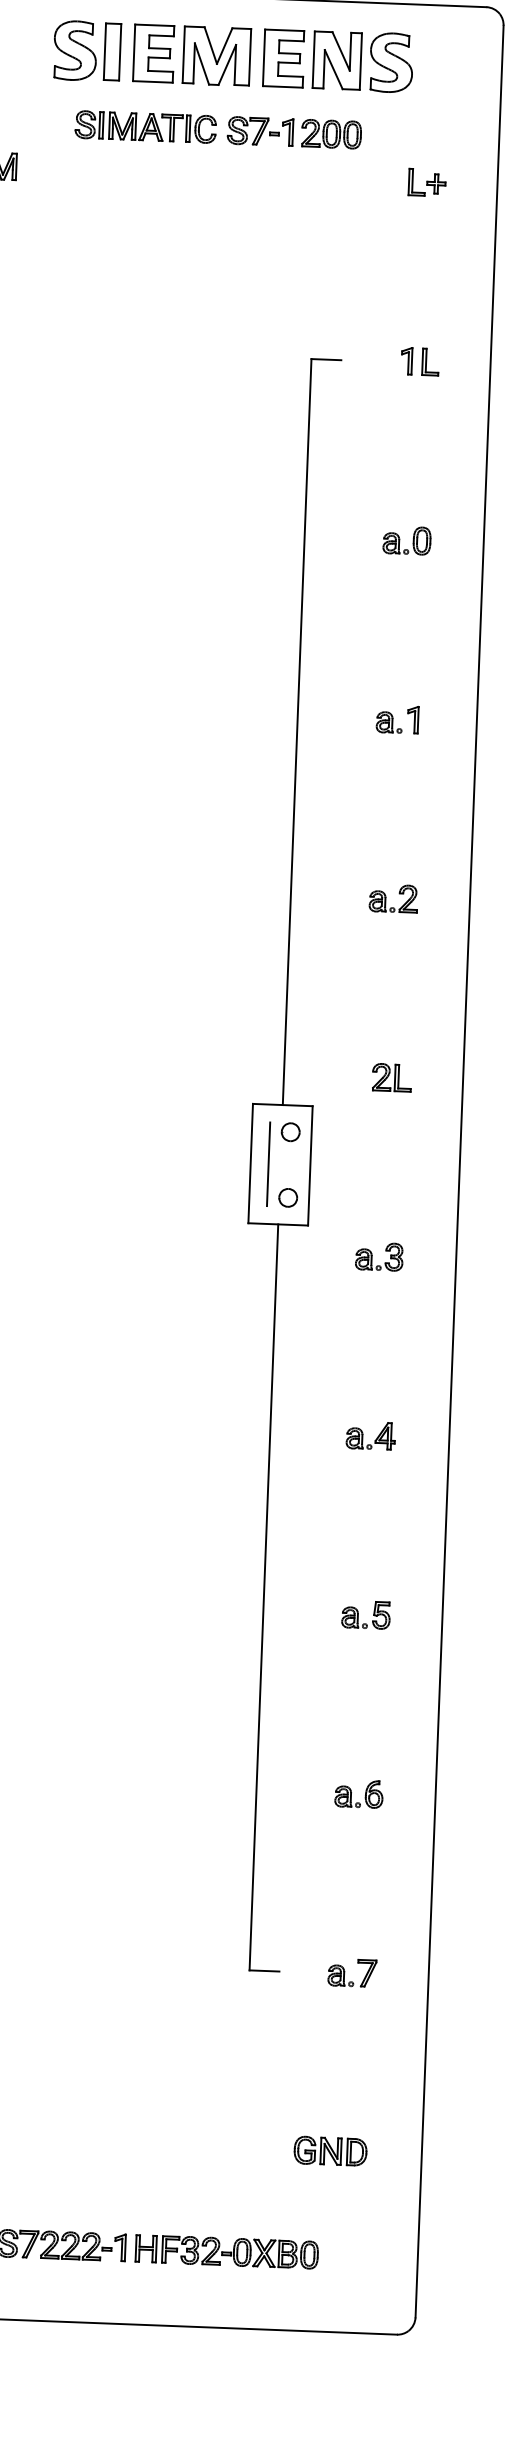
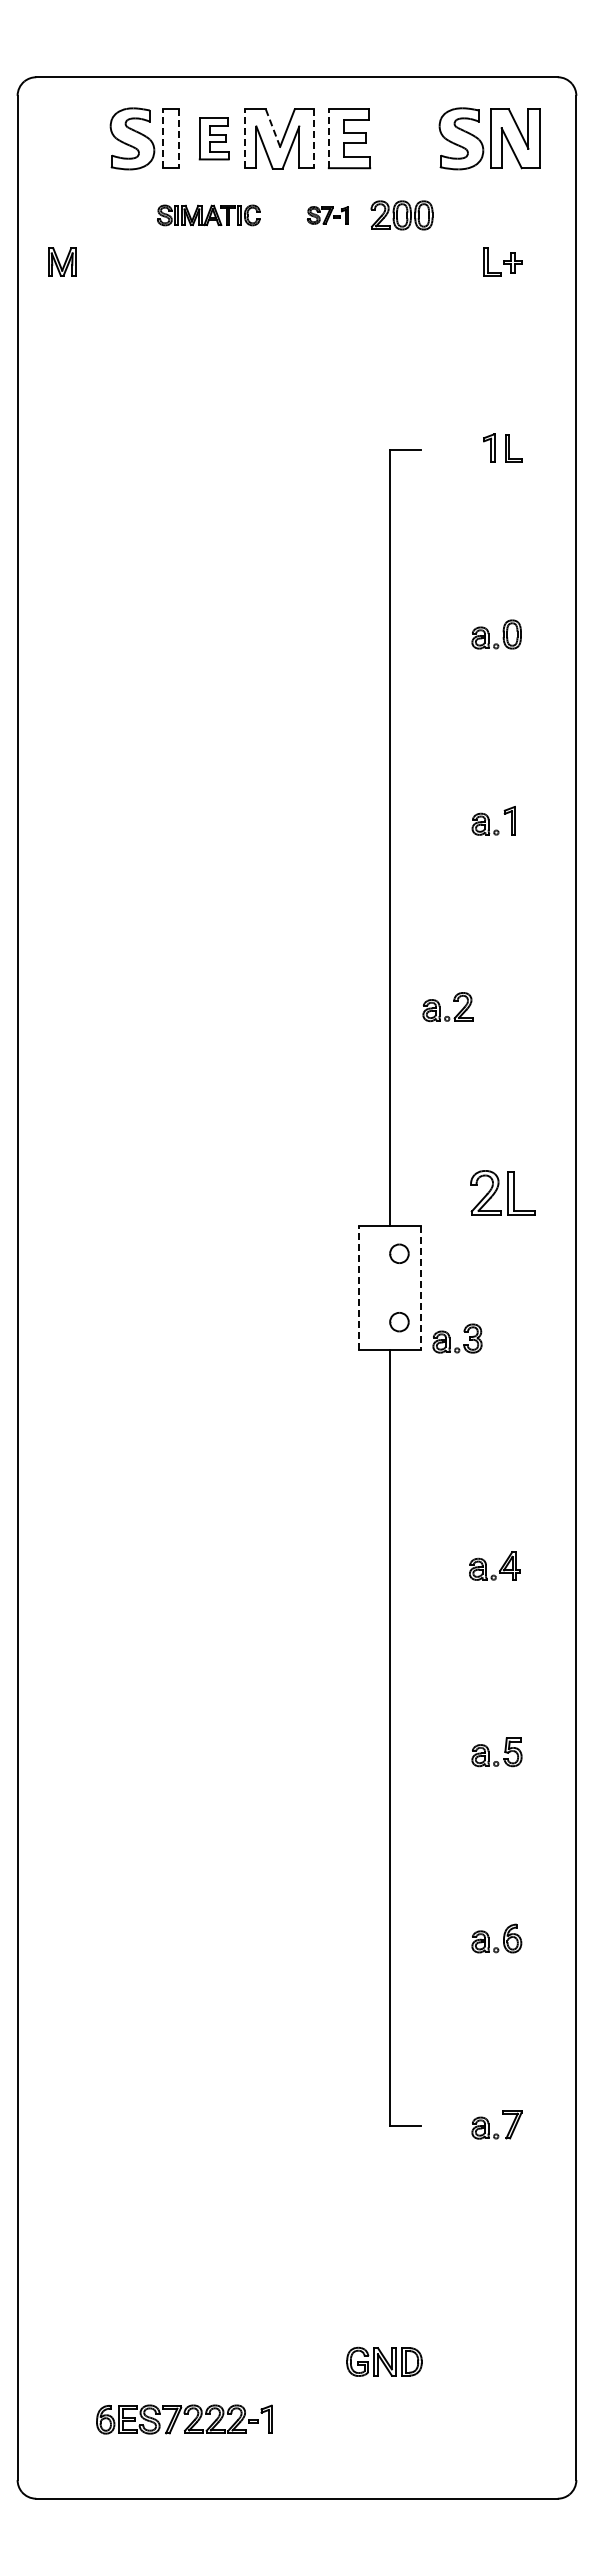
line: (211, 45) -> (273, 128), solid -> dashed
line: (105, 51) -> (163, 138), solid -> dashed
line: (120, 53) -> (179, 139), solid -> dashed
part: (153, 53) -> (213, 138), size x0.7
line: (183, 54) -> (245, 138), solid -> dashed
line: (263, 57) -> (328, 138), solid -> dashed
line: (250, 58) -> (314, 139), solid -> dashed
part: (337, 60) -> (515, 138), moved
part: (145, 127) -> (208, 215), size x0.7
part: (259, 131) -> (327, 215), size x0.6
part: (386, 897) -> (440, 1006), moved
part: (391, 1077) -> (501, 1192), size x1.6
line: (251, 1163) -> (359, 1287), solid -> dashed
line: (268, 1163) -> (377, 1287), removed
line: (310, 1166) -> (421, 1288), solid -> dashed
part: (372, 1256) -> (450, 1338), moved
part: (330, 2150) -> (384, 2361), moved
part: (226, 2251) -> (377, 2419), removed

